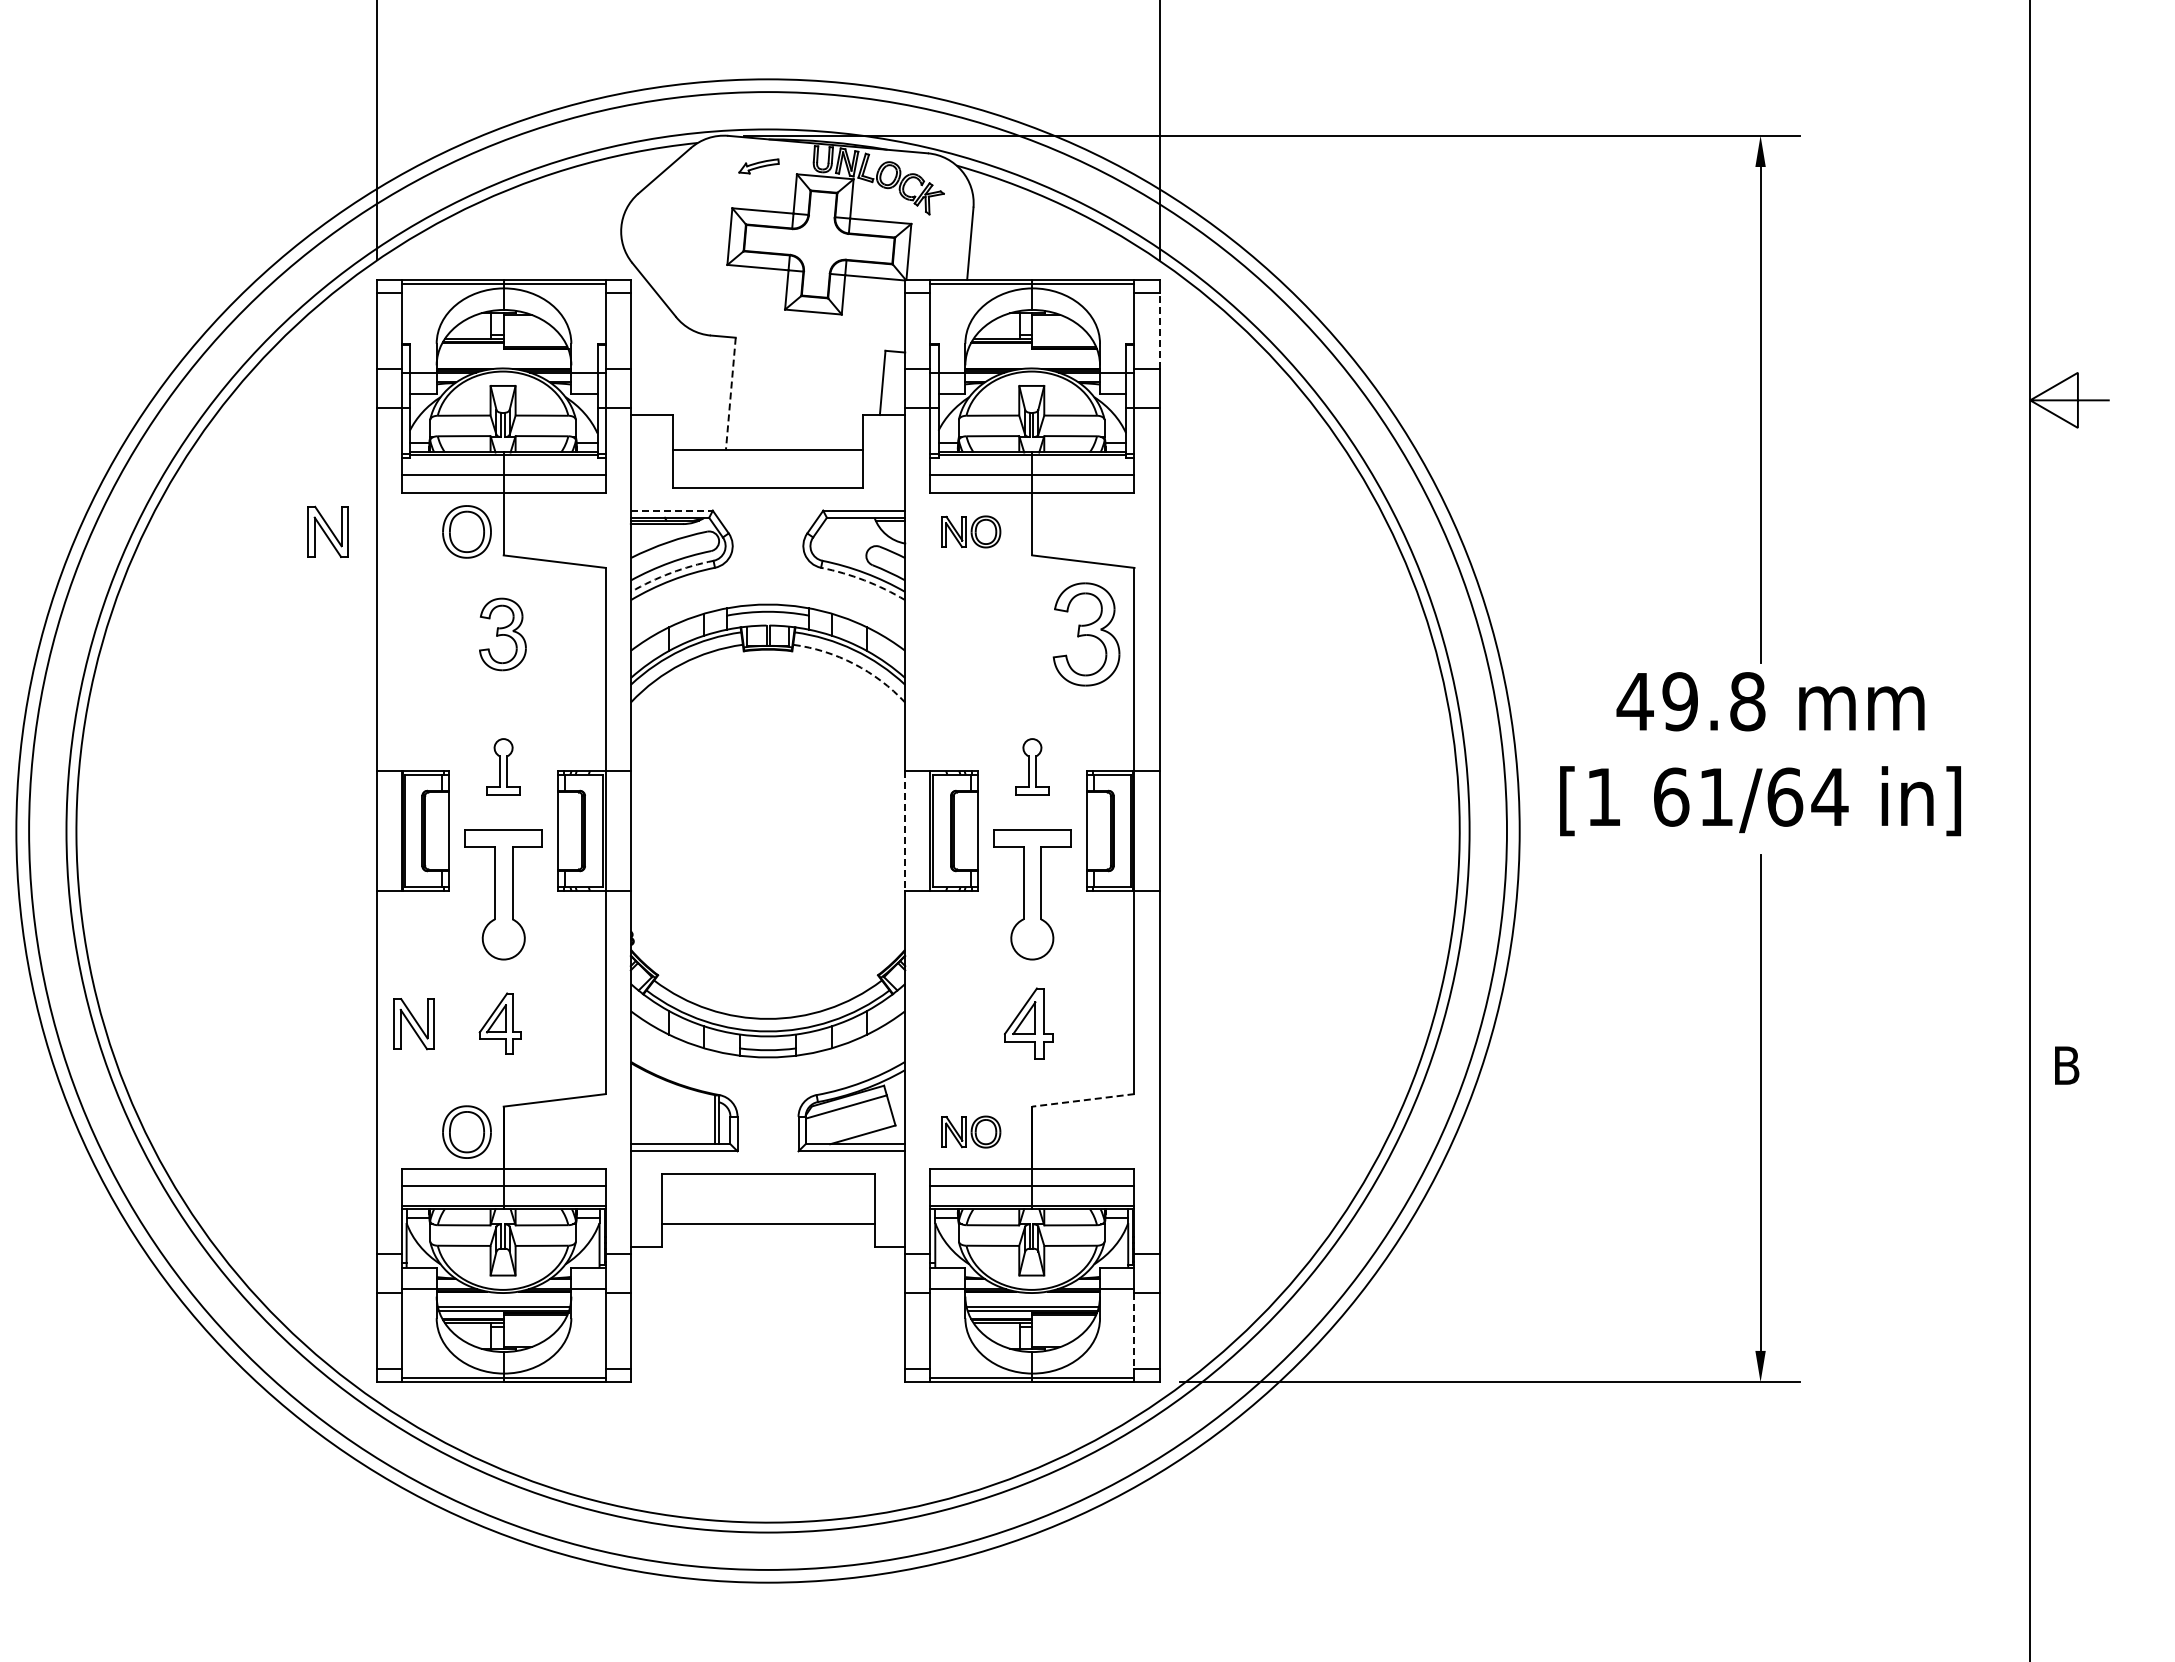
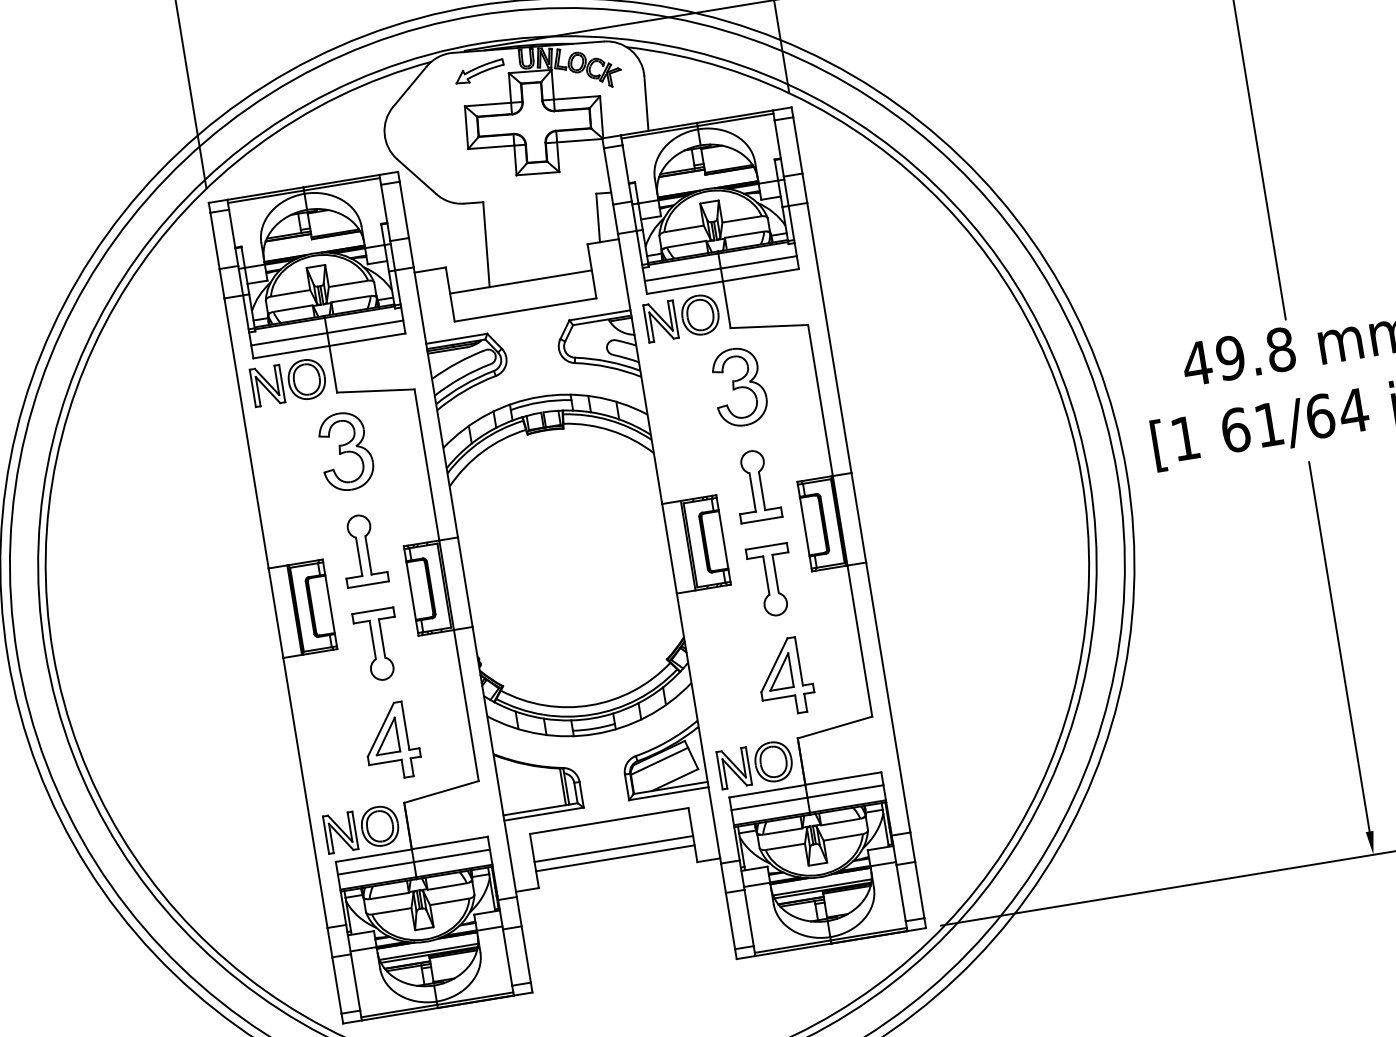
part: (758, 166) -> (479, 72), size x1.67
line: (1159, 330) -> (797, 145), dashed -> solid
line: (730, 394) -> (486, 245), dashed -> solid
line: (671, 510) -> (456, 338), dashed -> solid
part: (327, 531) -> (266, 385), moved
part: (971, 531) -> (682, 317), size x1.67
arc: (670, 573) -> (463, 385), dashed -> solid
arc: (864, 580) -> (608, 367), dashed -> solid
part: (502, 634) -> (345, 451), size x1.43
part: (1086, 634) -> (739, 387), moved
arc: (854, 664) -> (611, 431), dashed -> solid
part: (503, 766) -> (362, 549), size x1.67
part: (1032, 766) -> (756, 485), size x1.67
line: (905, 831) -> (669, 549), dashed -> solid
part: (503, 895) -> (378, 645), size x0.71
part: (1032, 895) -> (772, 581), size x0.71
part: (500, 1023) -> (391, 741), size x1.67
part: (1028, 1023) -> (784, 677), size x1.43
part: (413, 1024) -> (340, 833), moved
line: (1082, 1100) -> (834, 727), dashed -> solid
part: (971, 1131) -> (755, 764), size x1.67
line: (767, 1211) -> (613, 848), added
line: (1134, 1331) -> (901, 893), dashed -> solid

